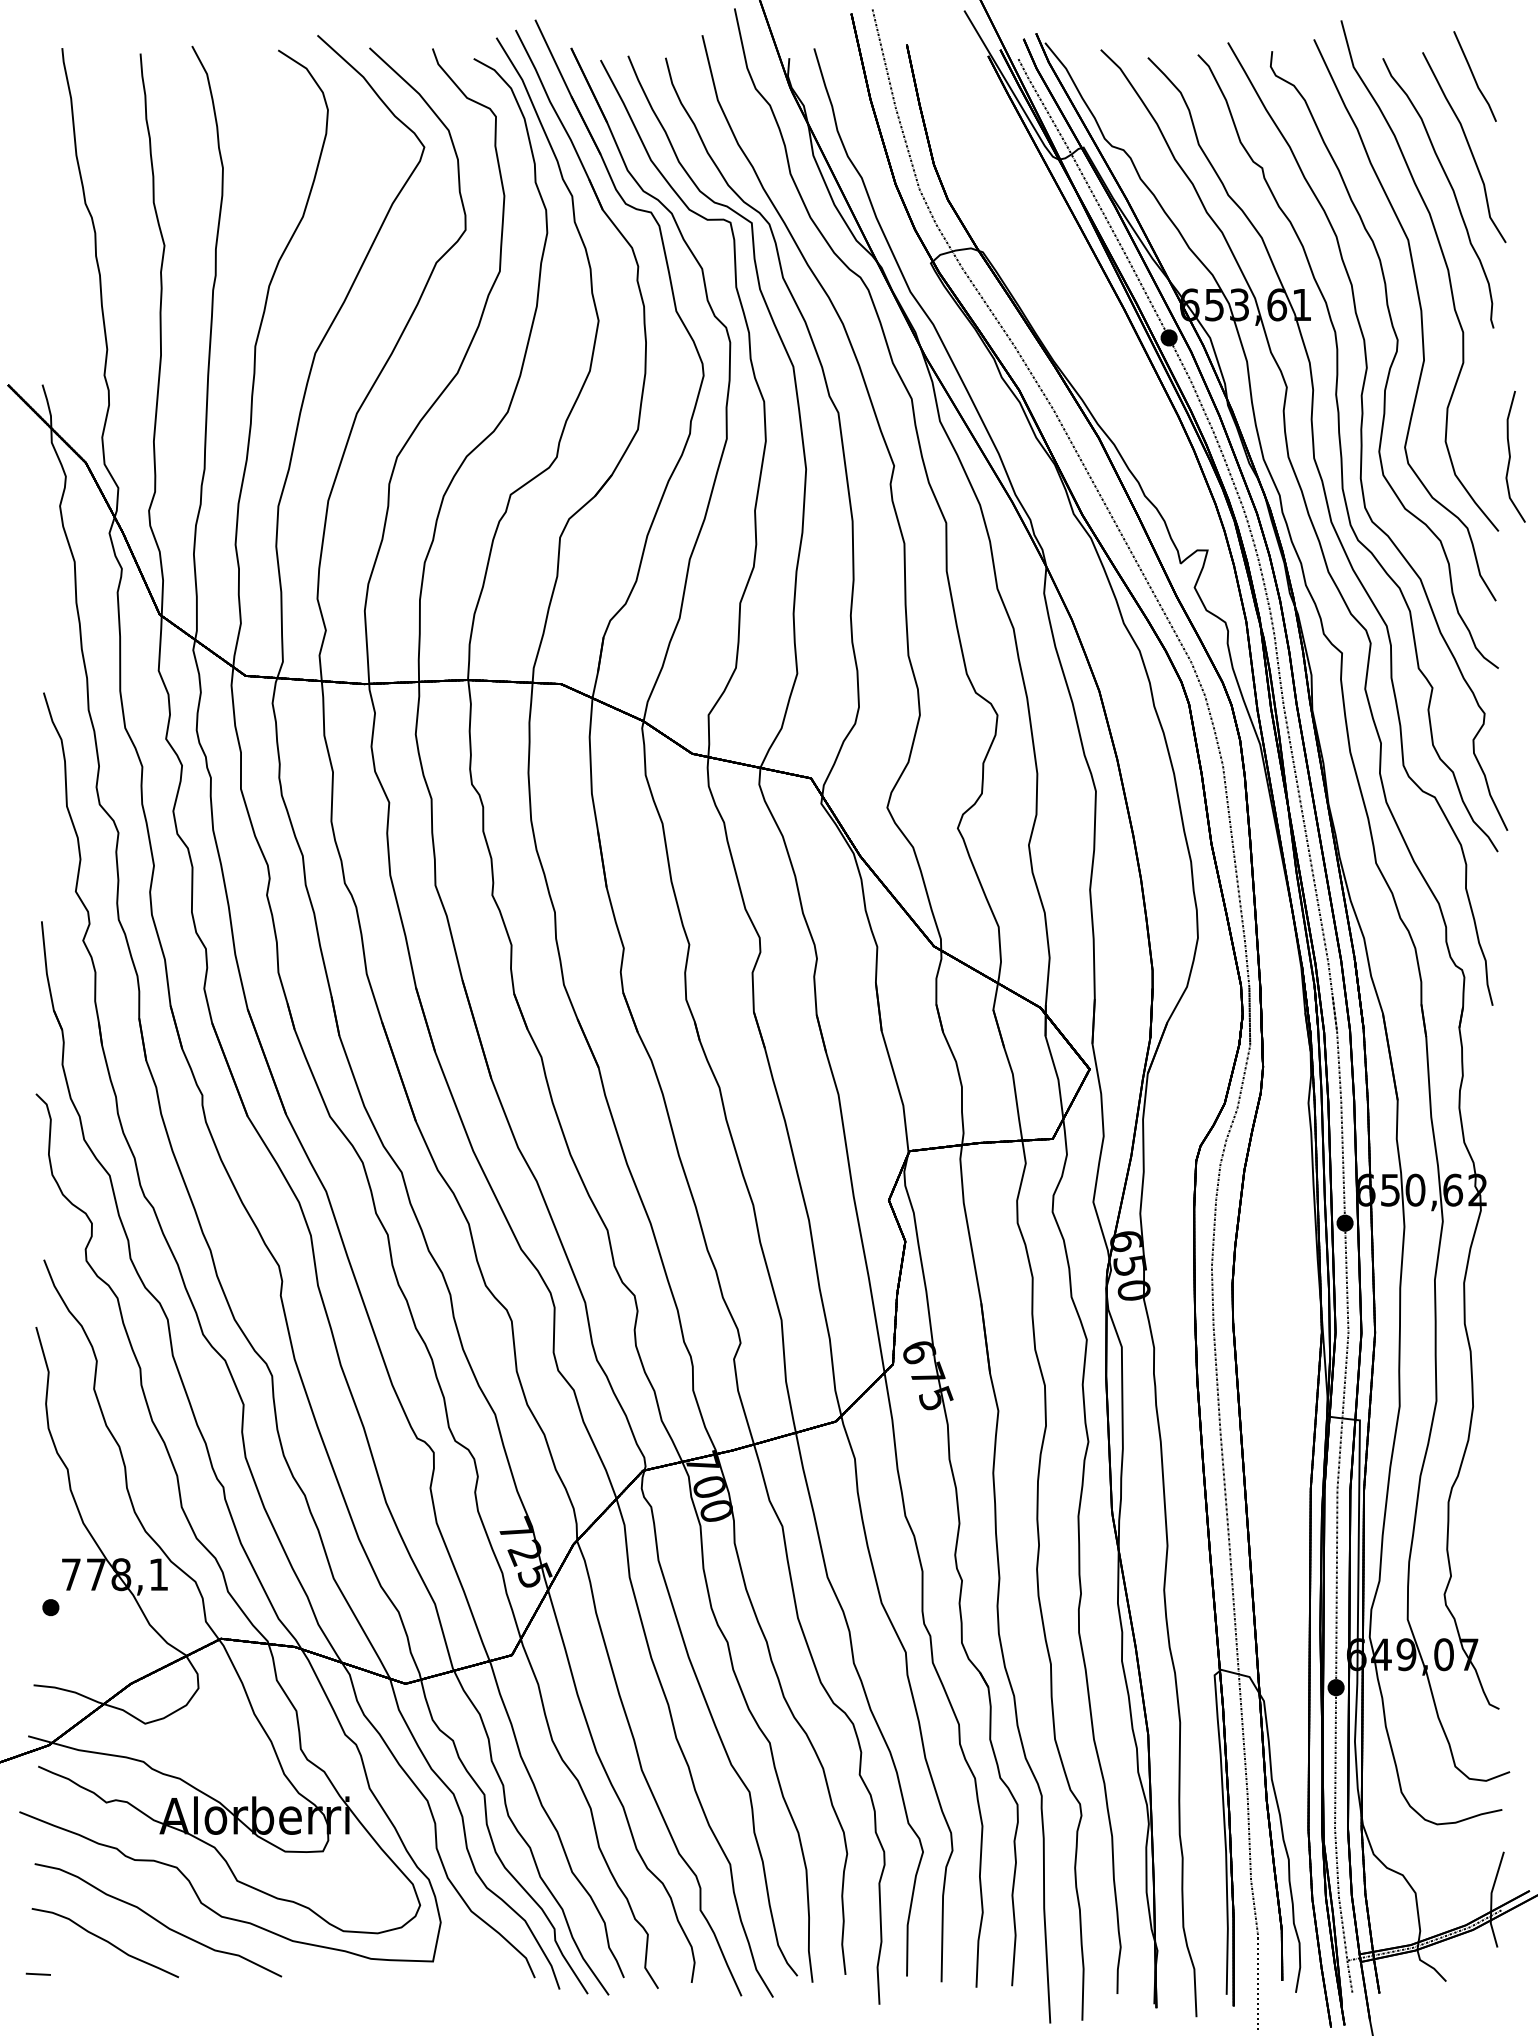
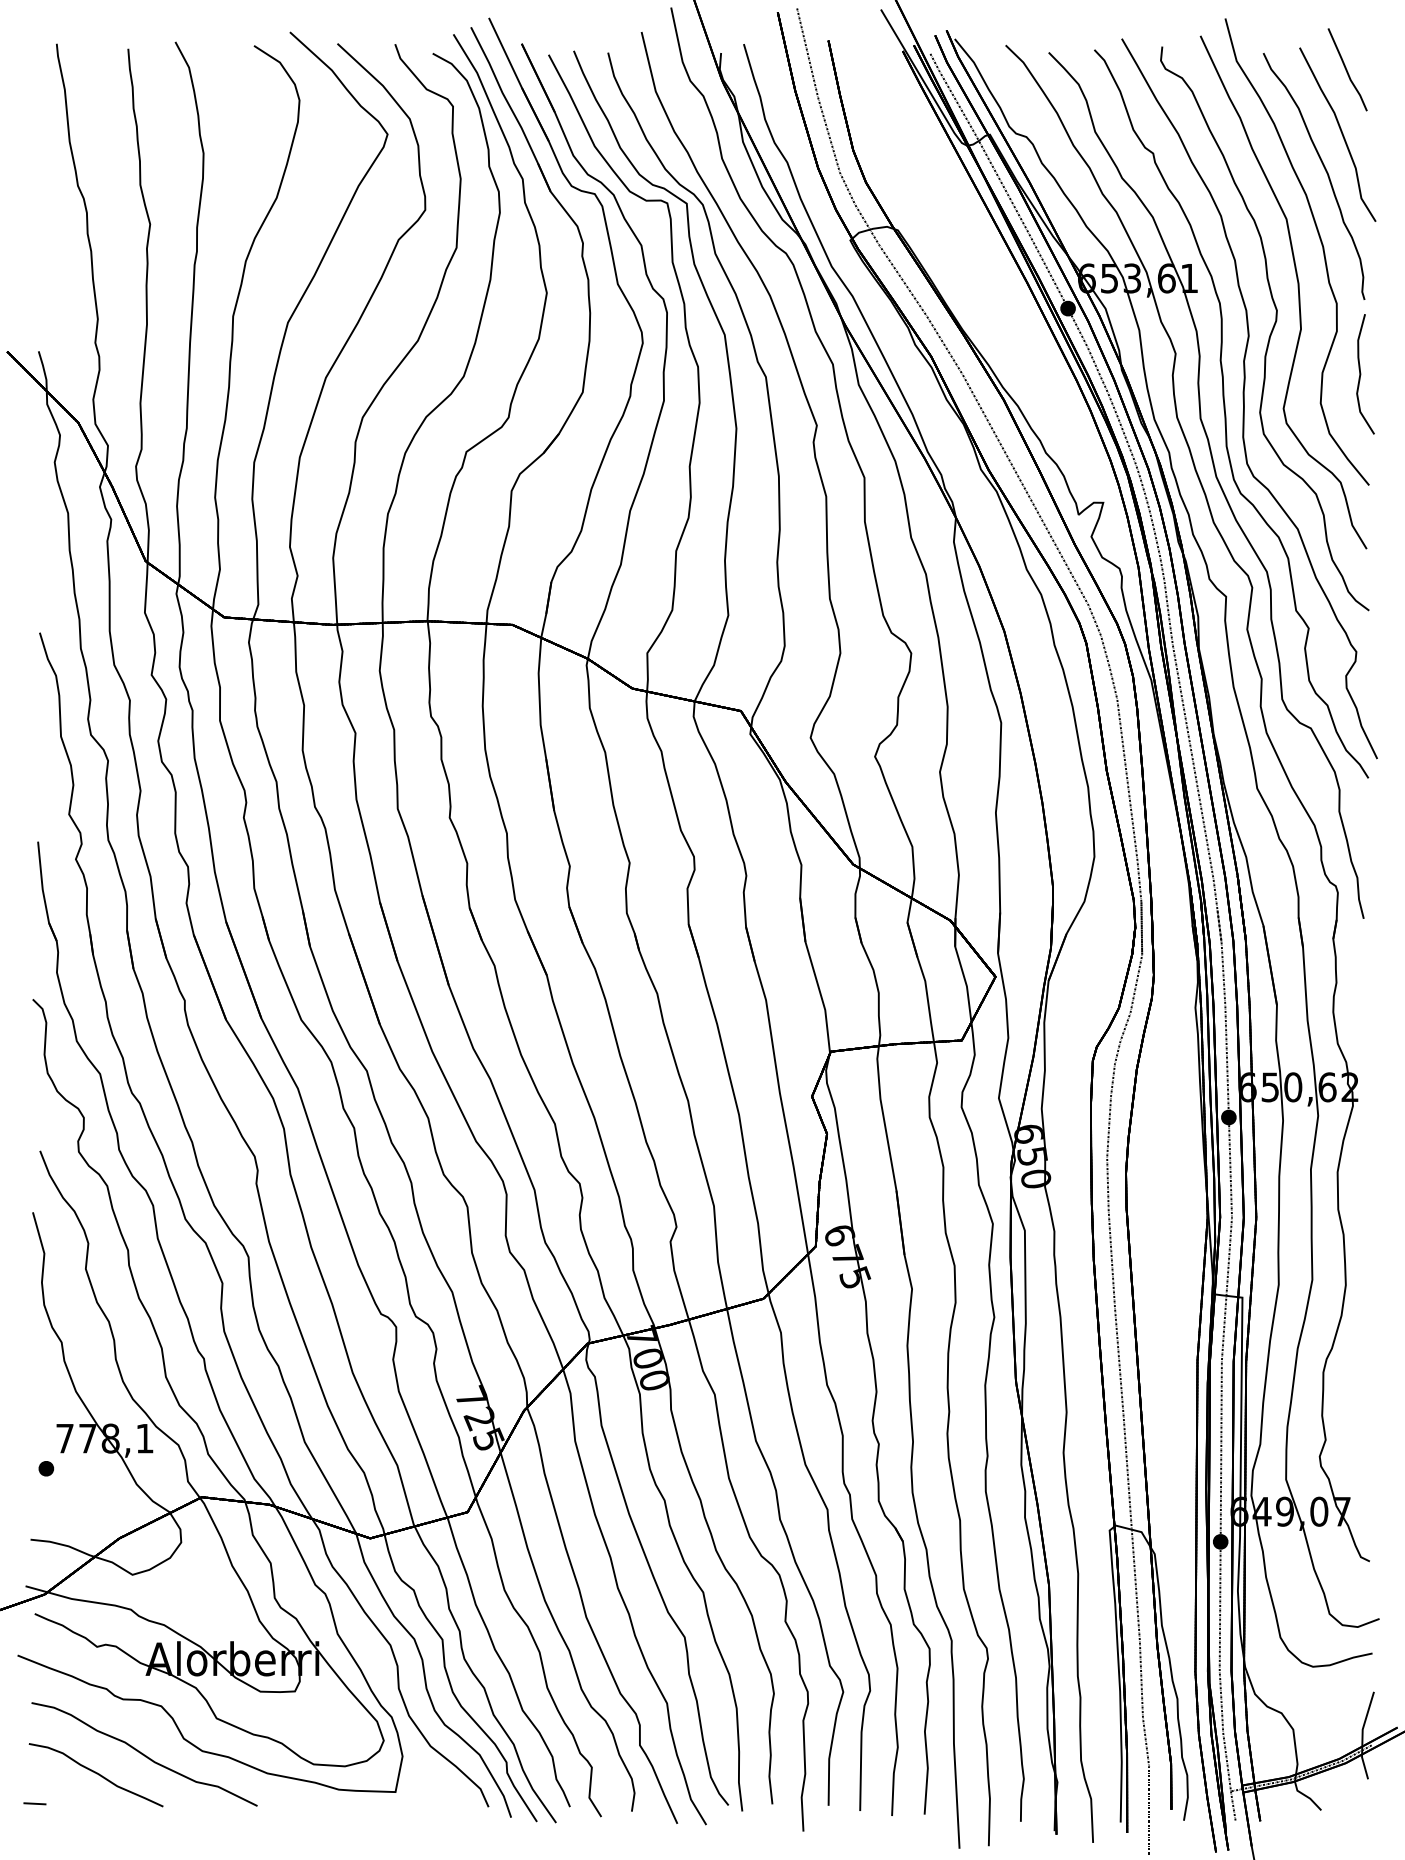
curve: (1510, 456) -> (1360, 374), moved

